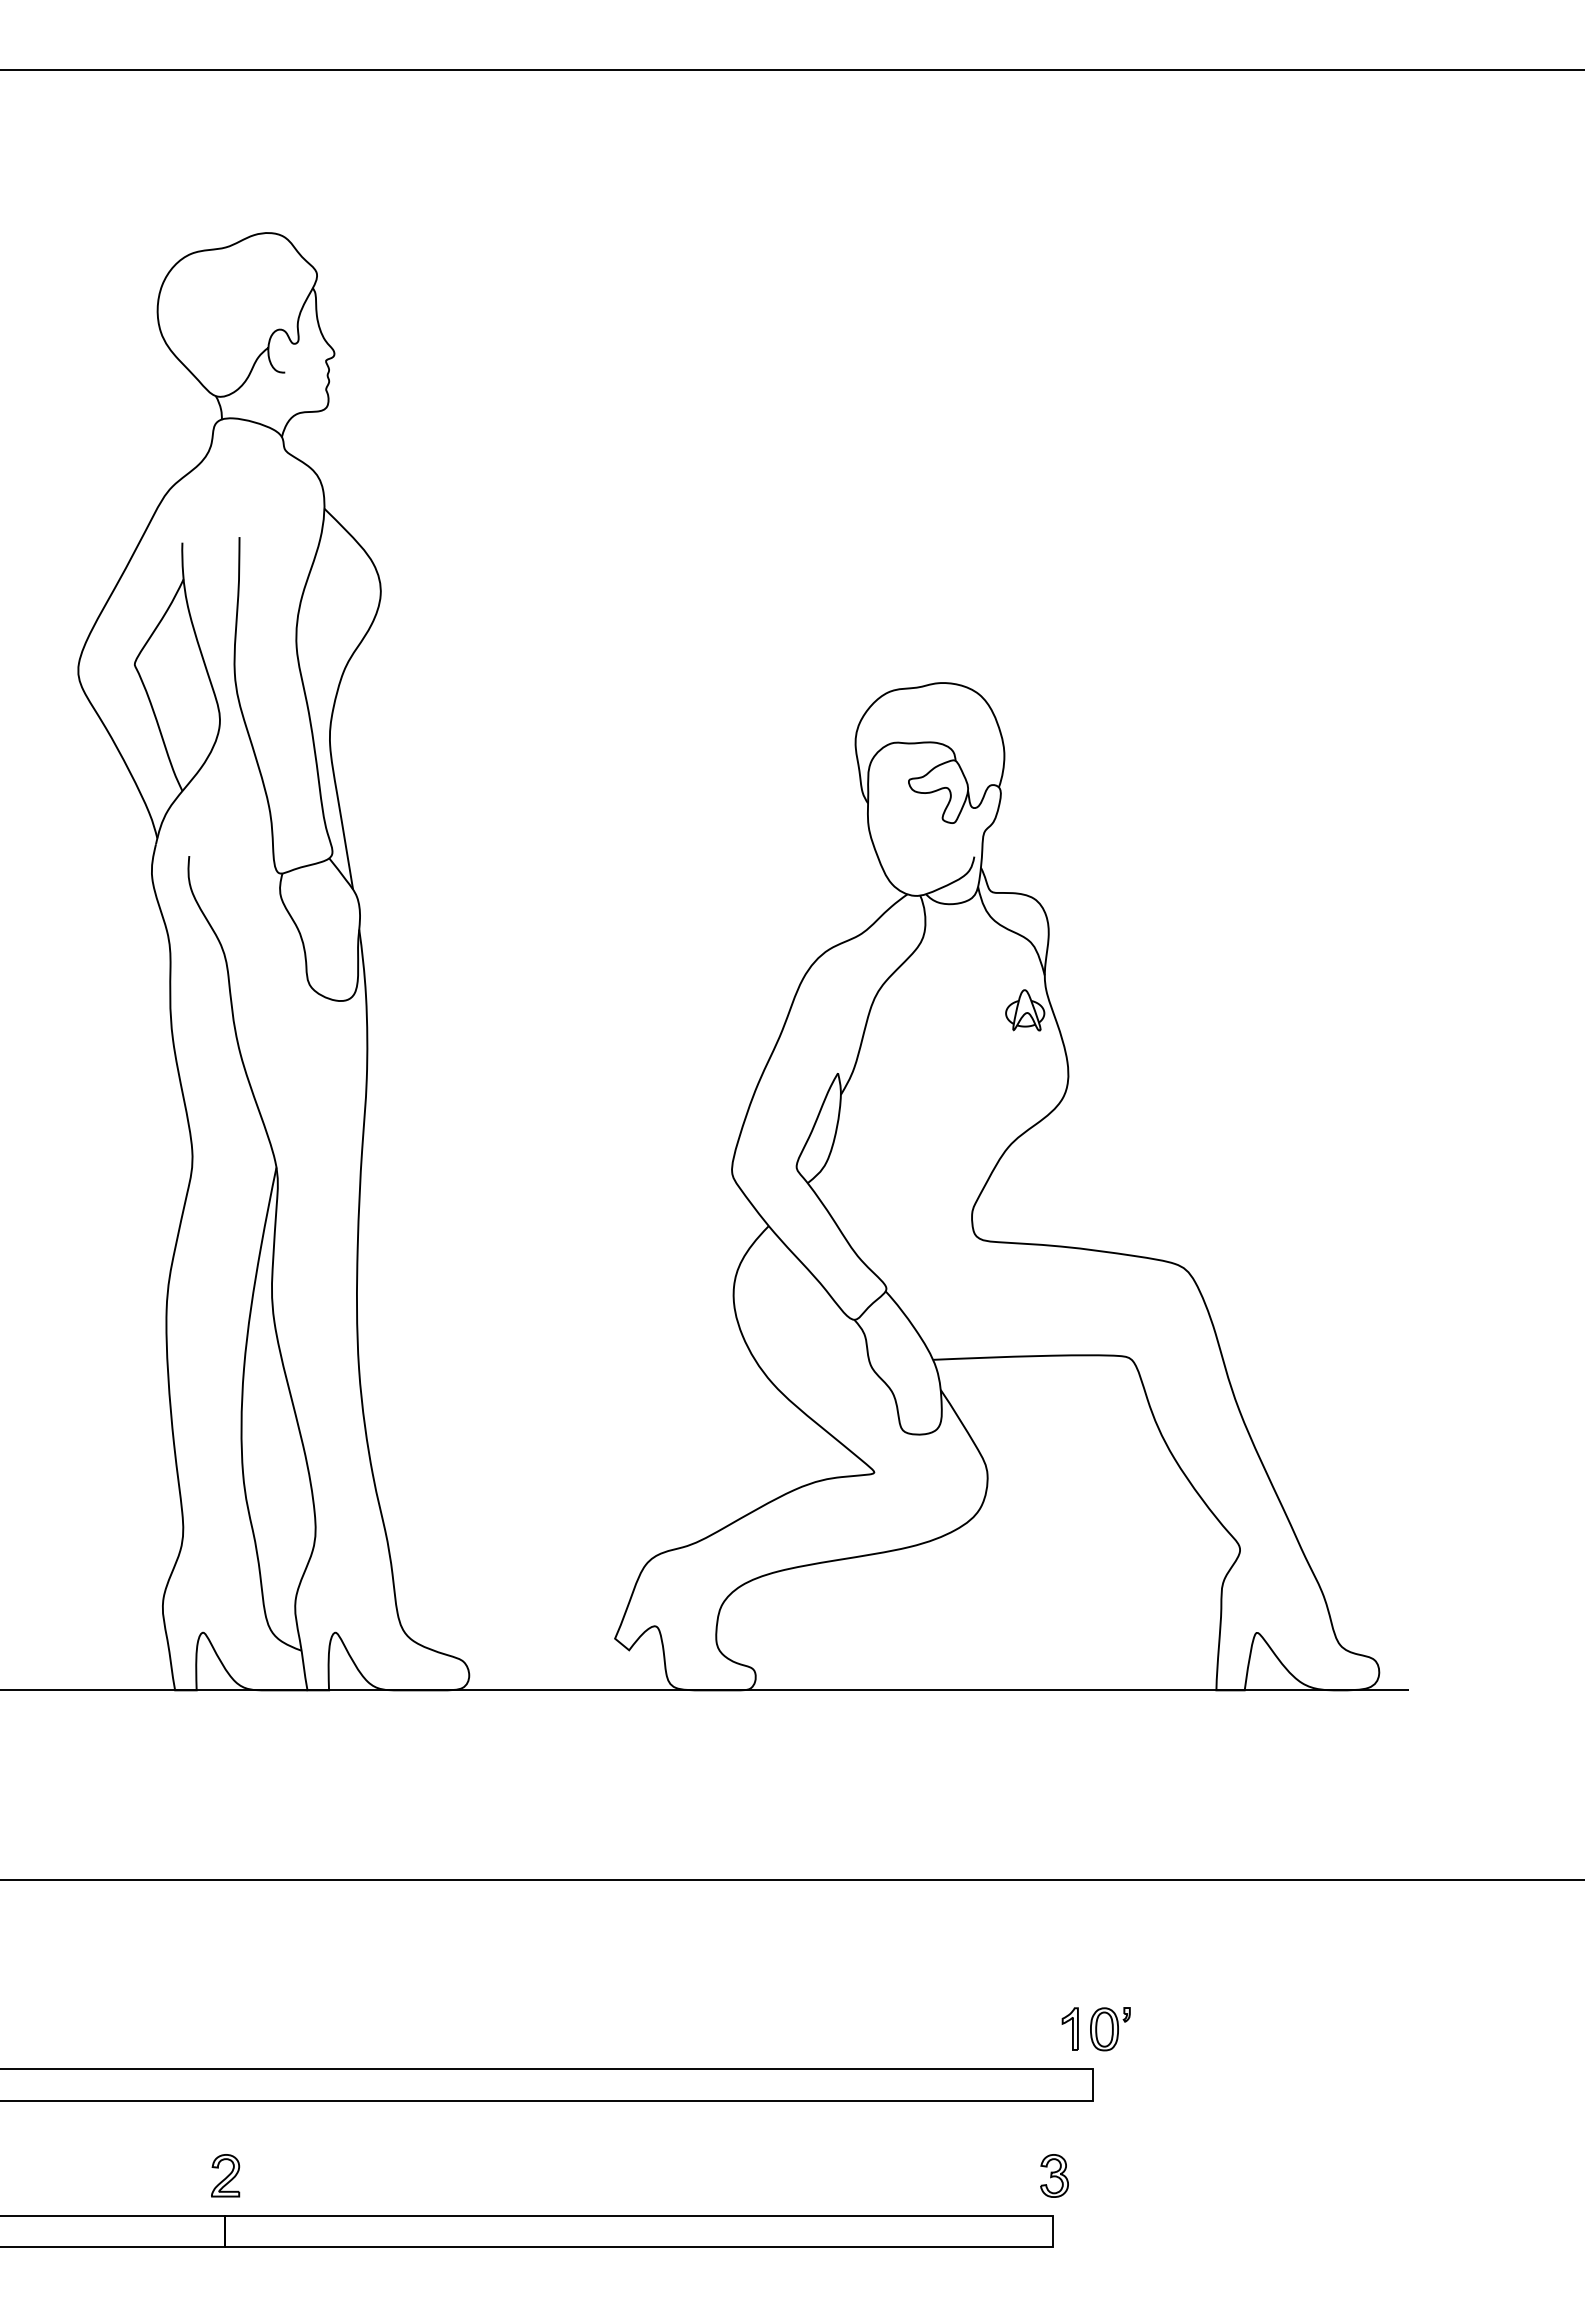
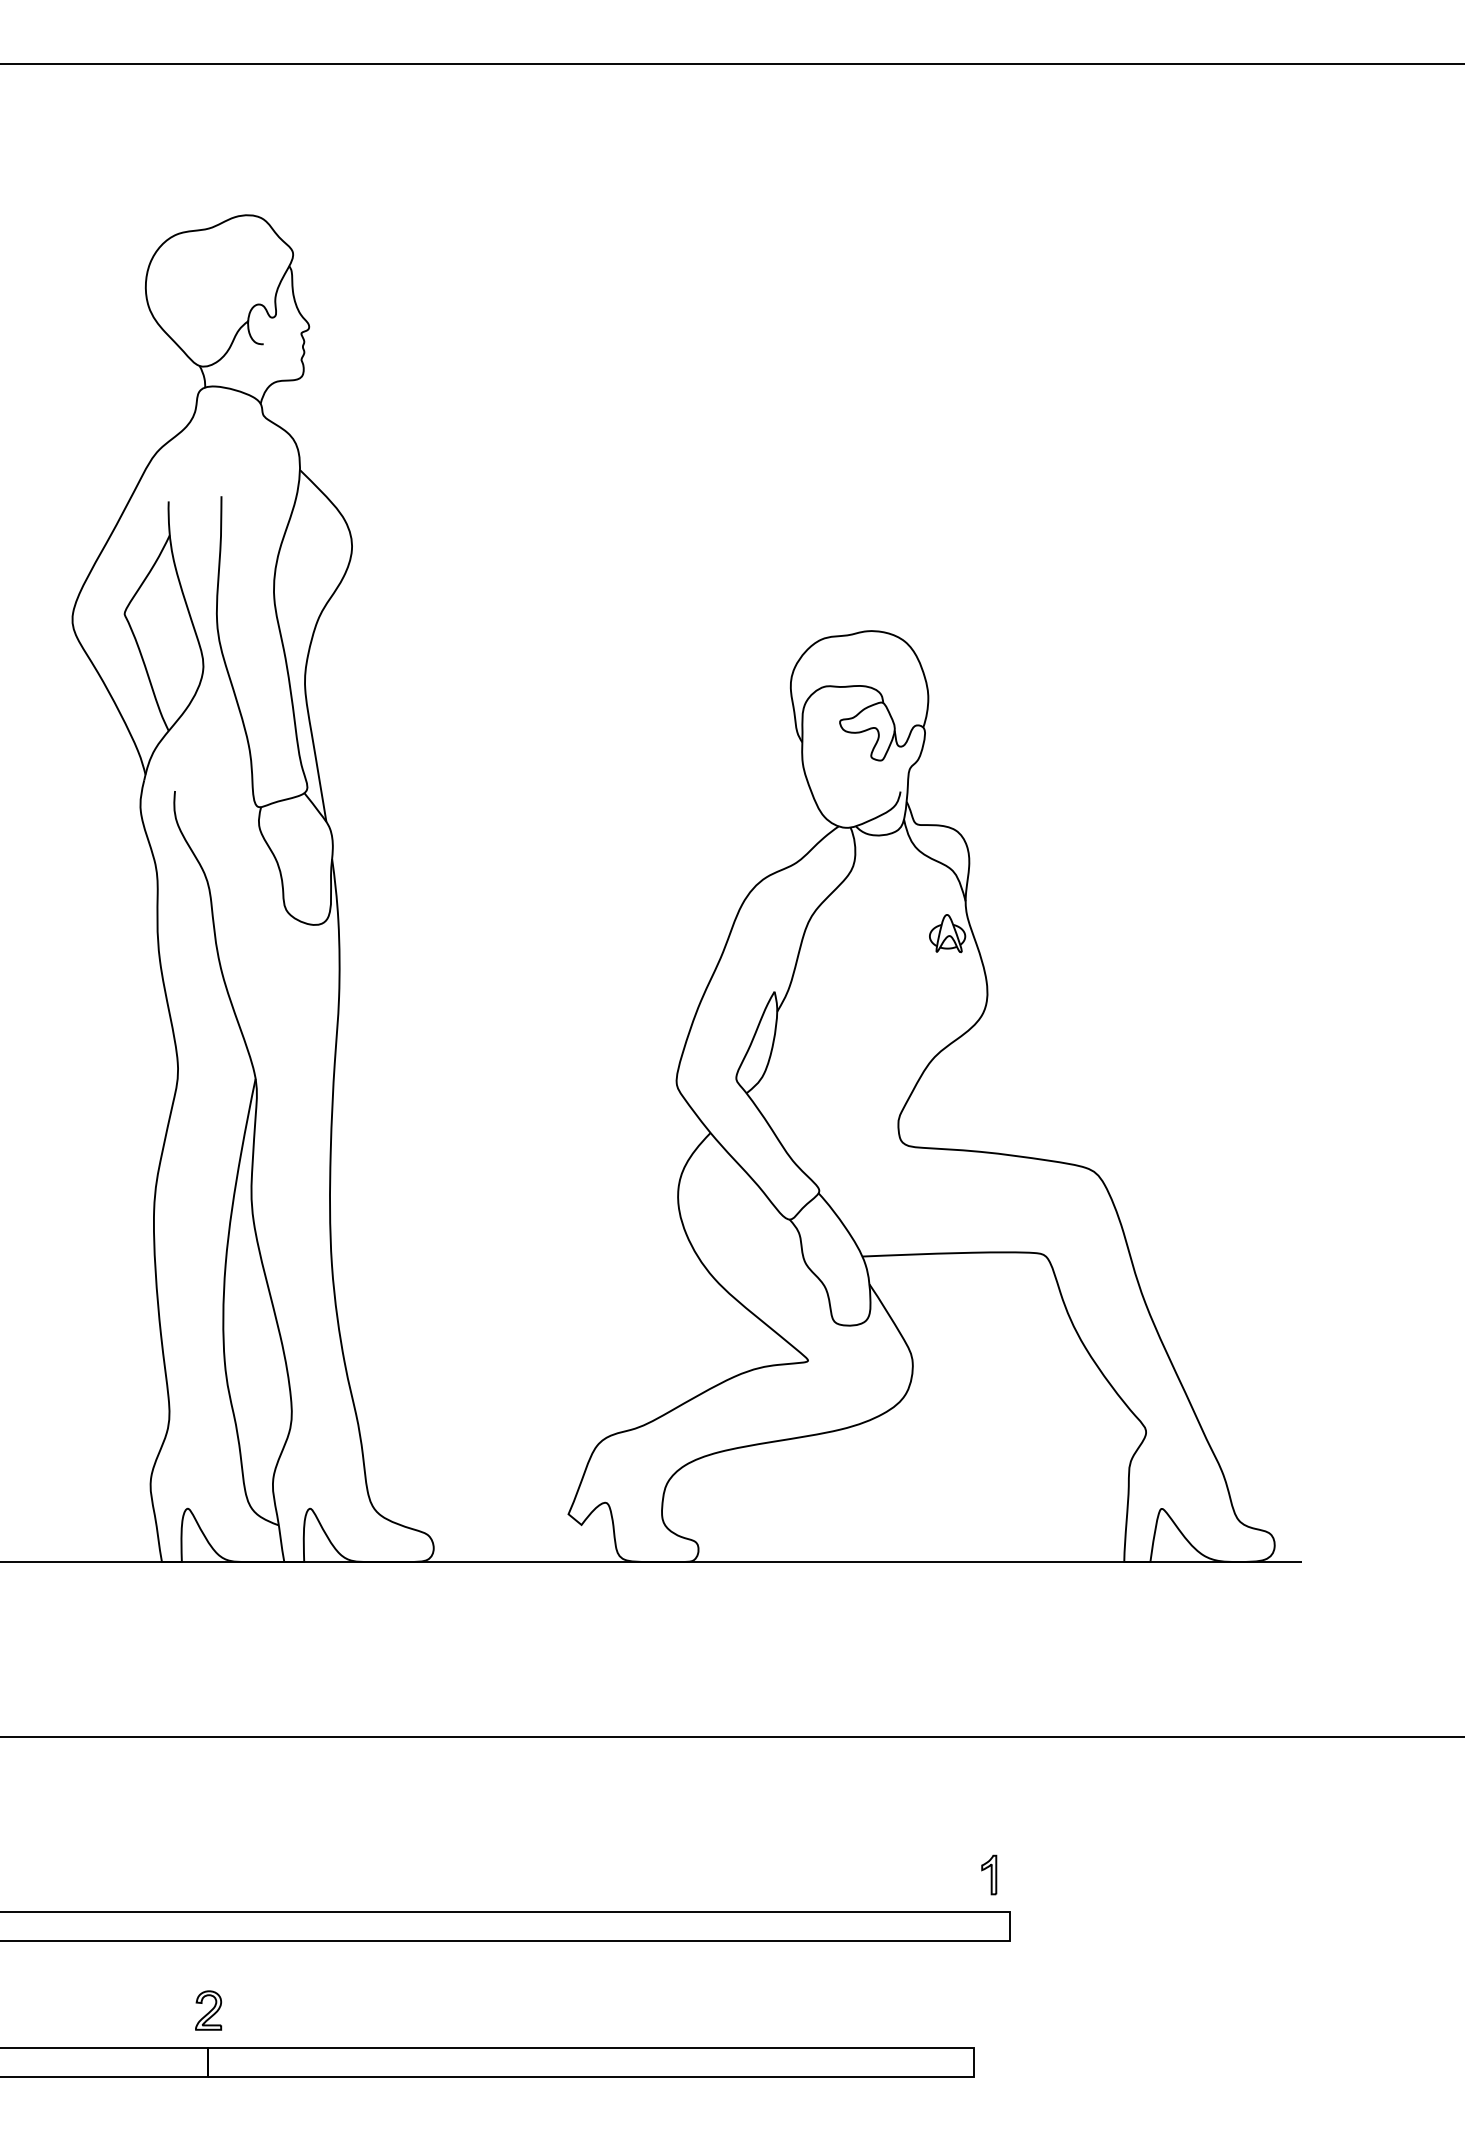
part: (1110, 2028) -> (1026, 1874), removed
part: (1054, 2175) -> (974, 2010), removed

